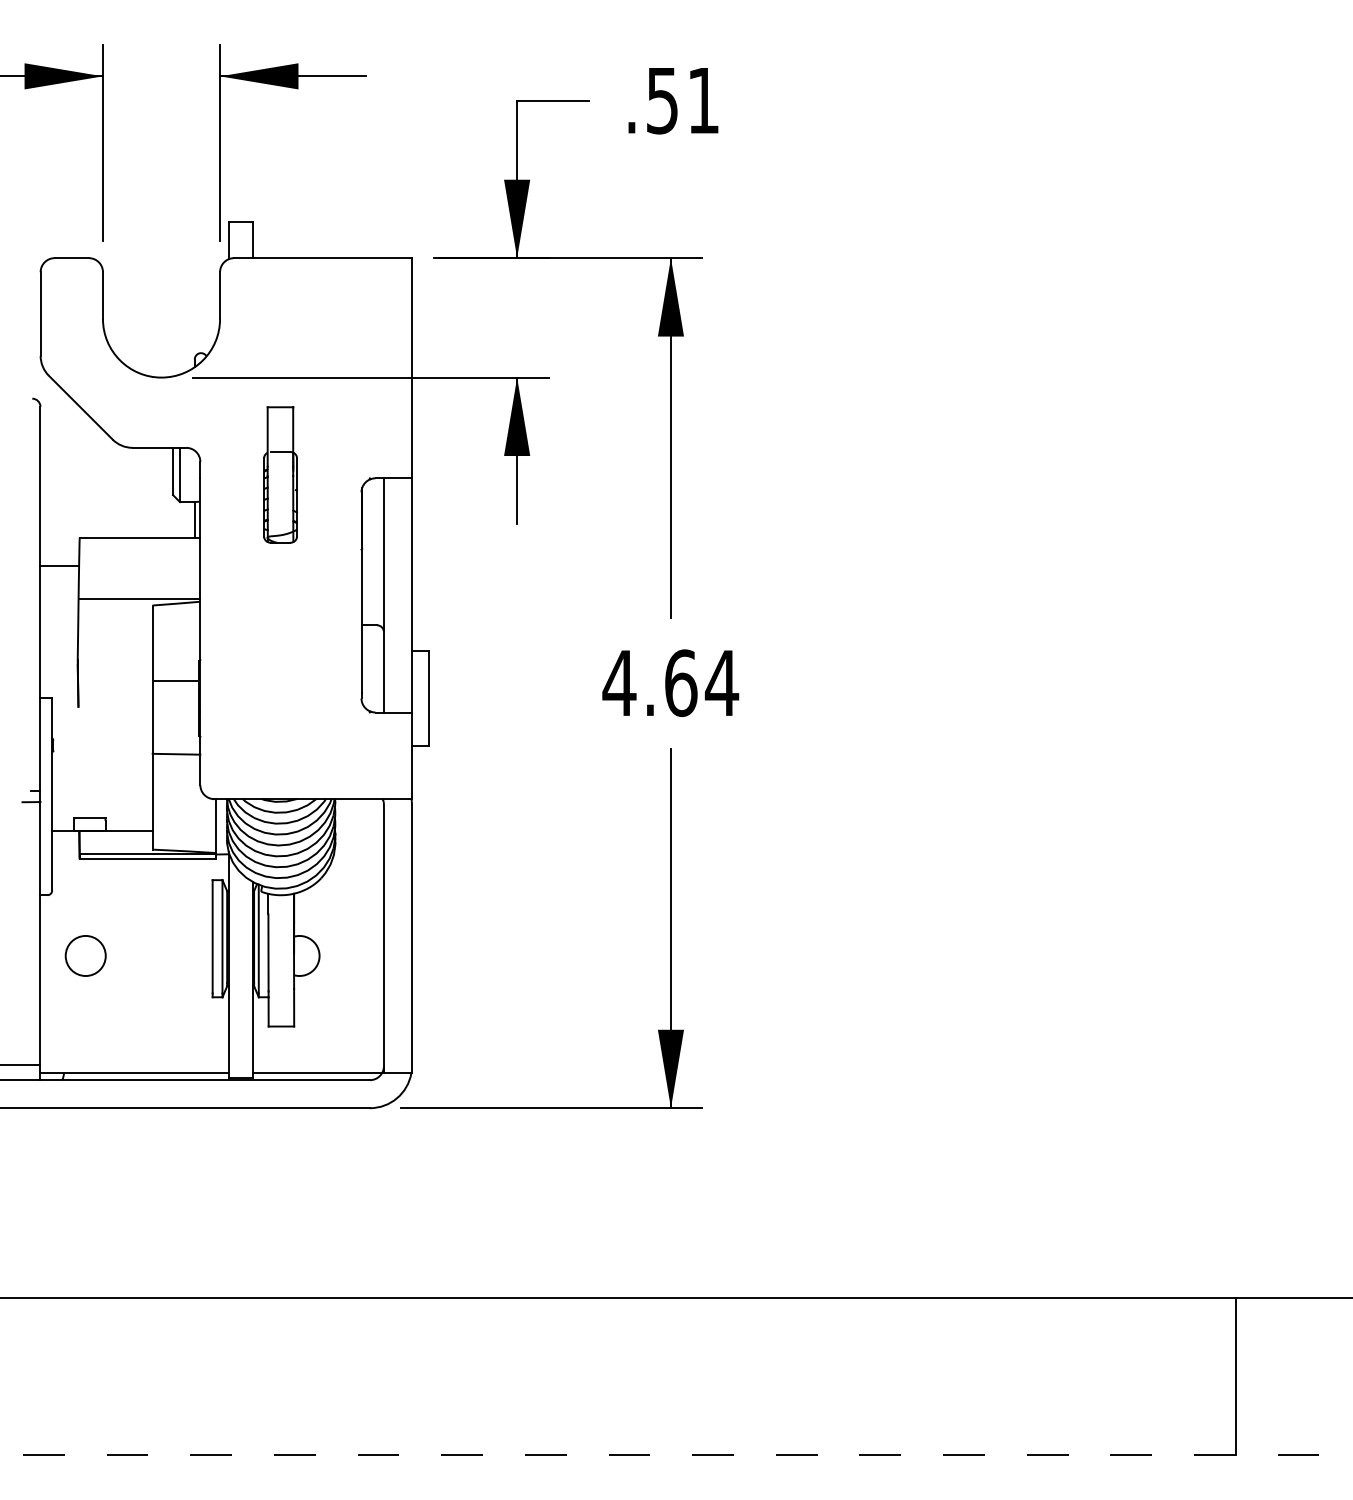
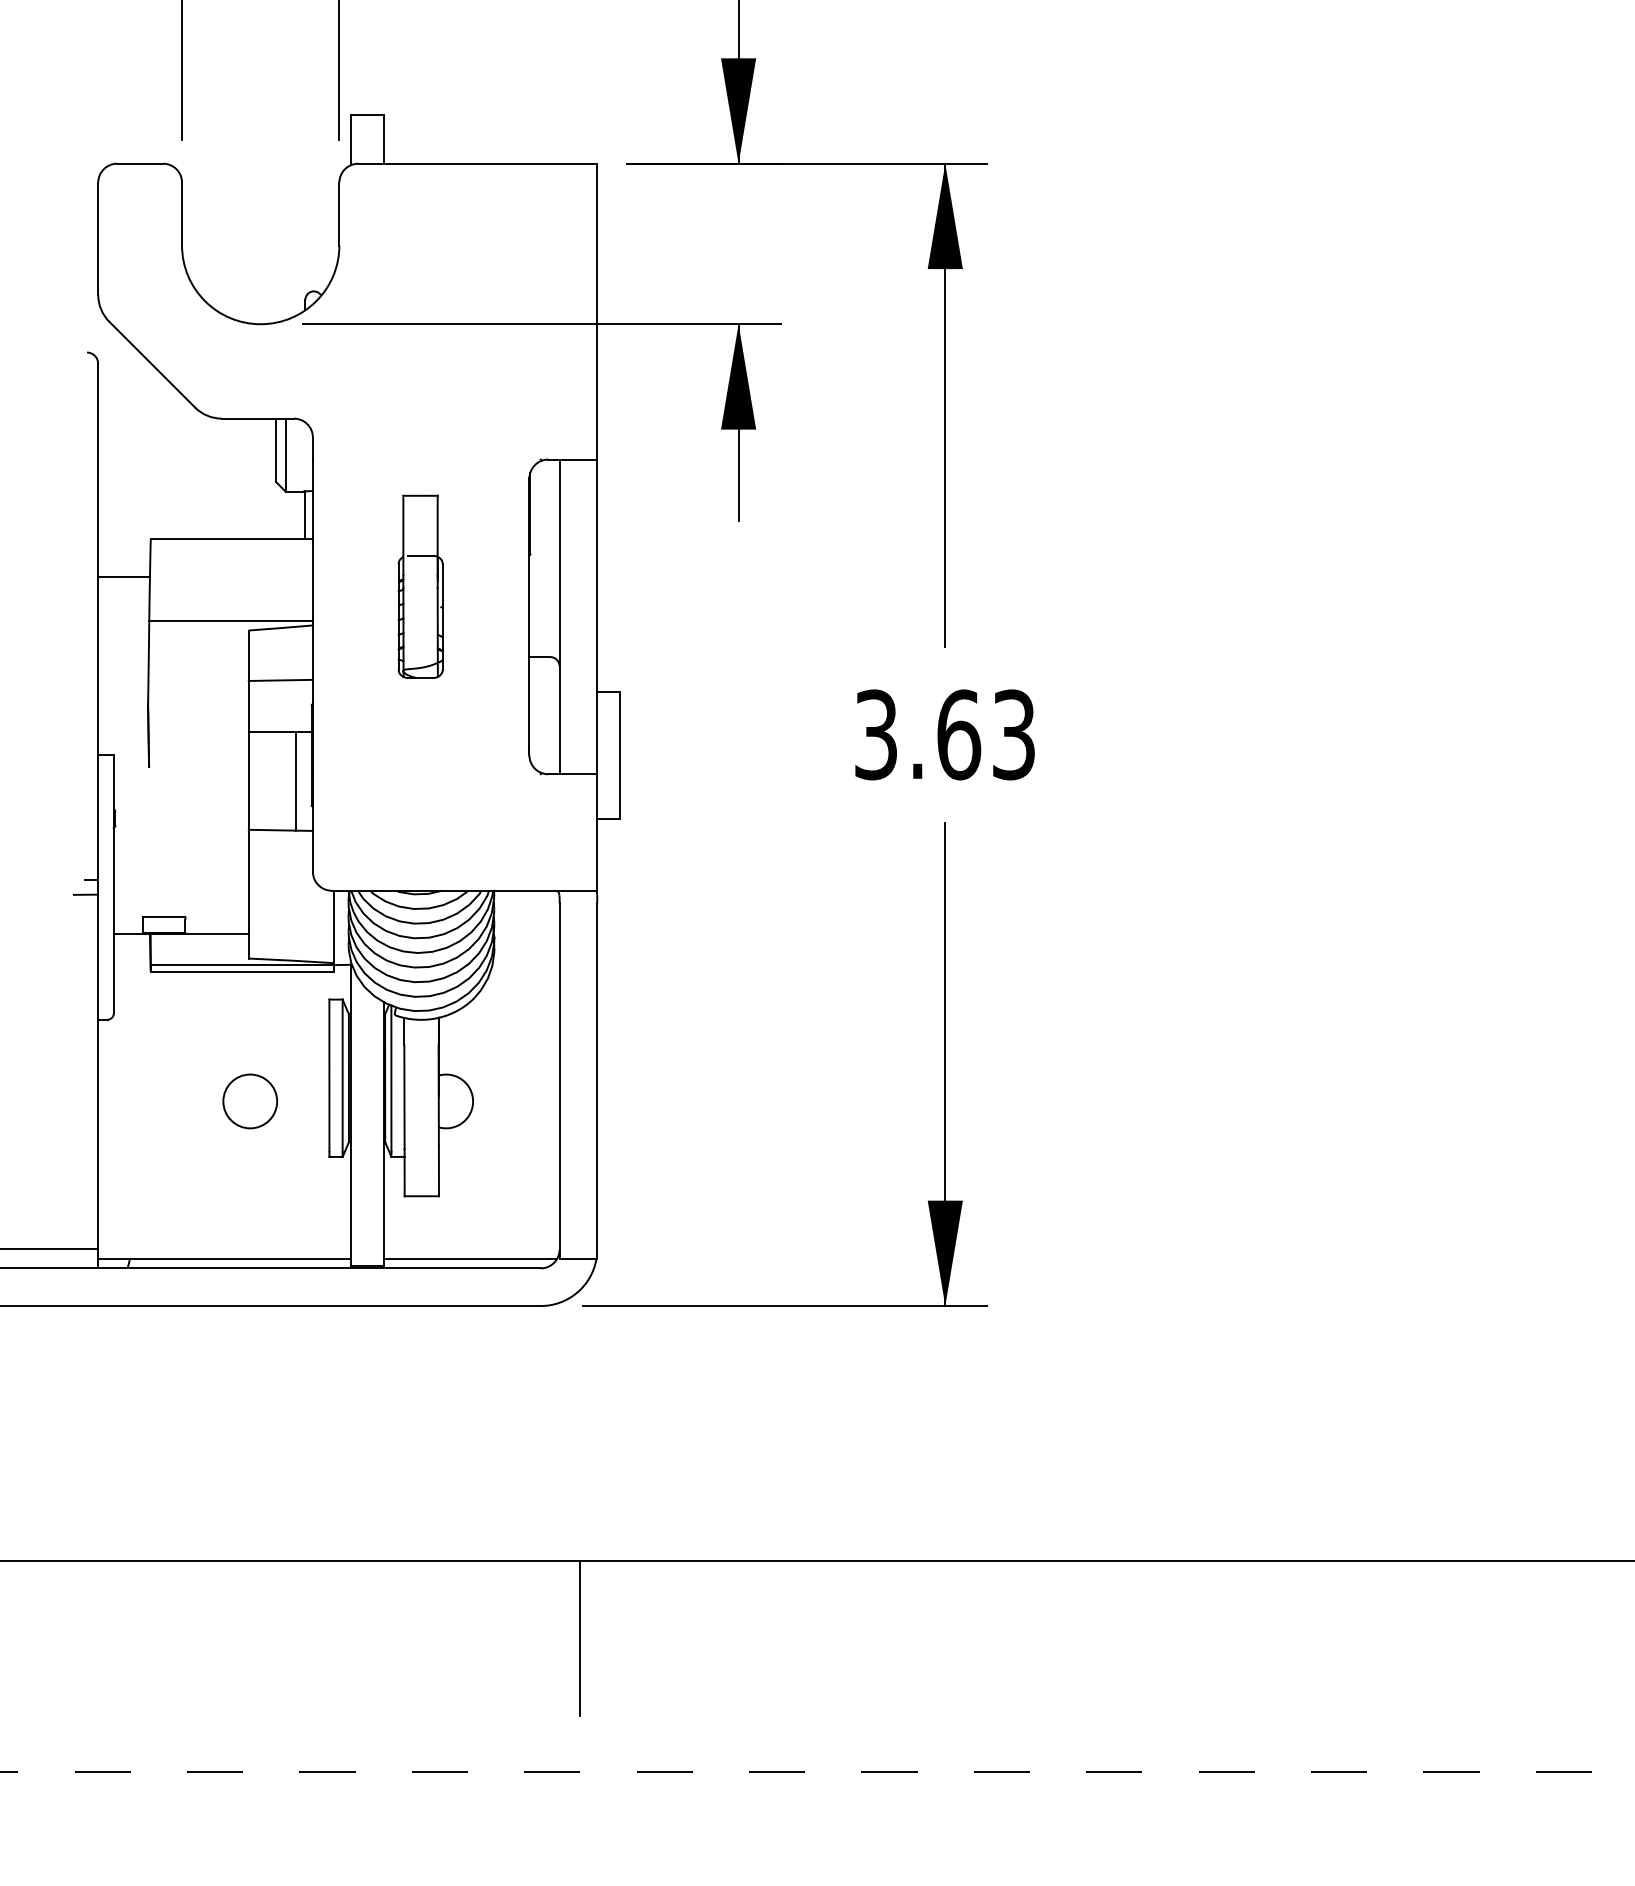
part: (280, 474) -> (420, 586), moved
line: (176, 642) -> (280, 680), added
text: (670, 683) -> (944, 735), 4.64 -> 3.63
line: (187, 717) -> (295, 780), added
circle: (85, 955) -> (249, 1100), moved
line: (399, 1355) -> (580, 1638), added

